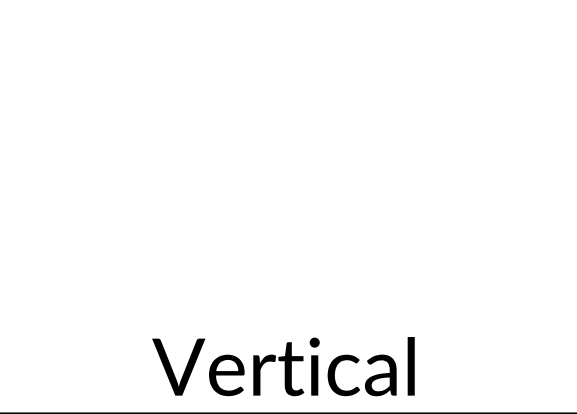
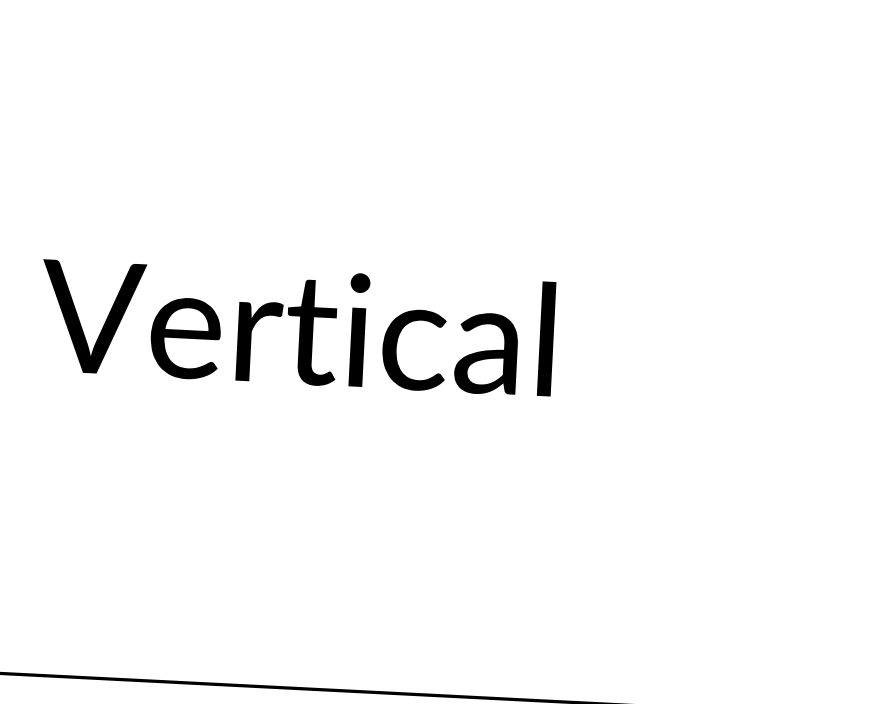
text: (283, 366) -> (297, 326), moved

